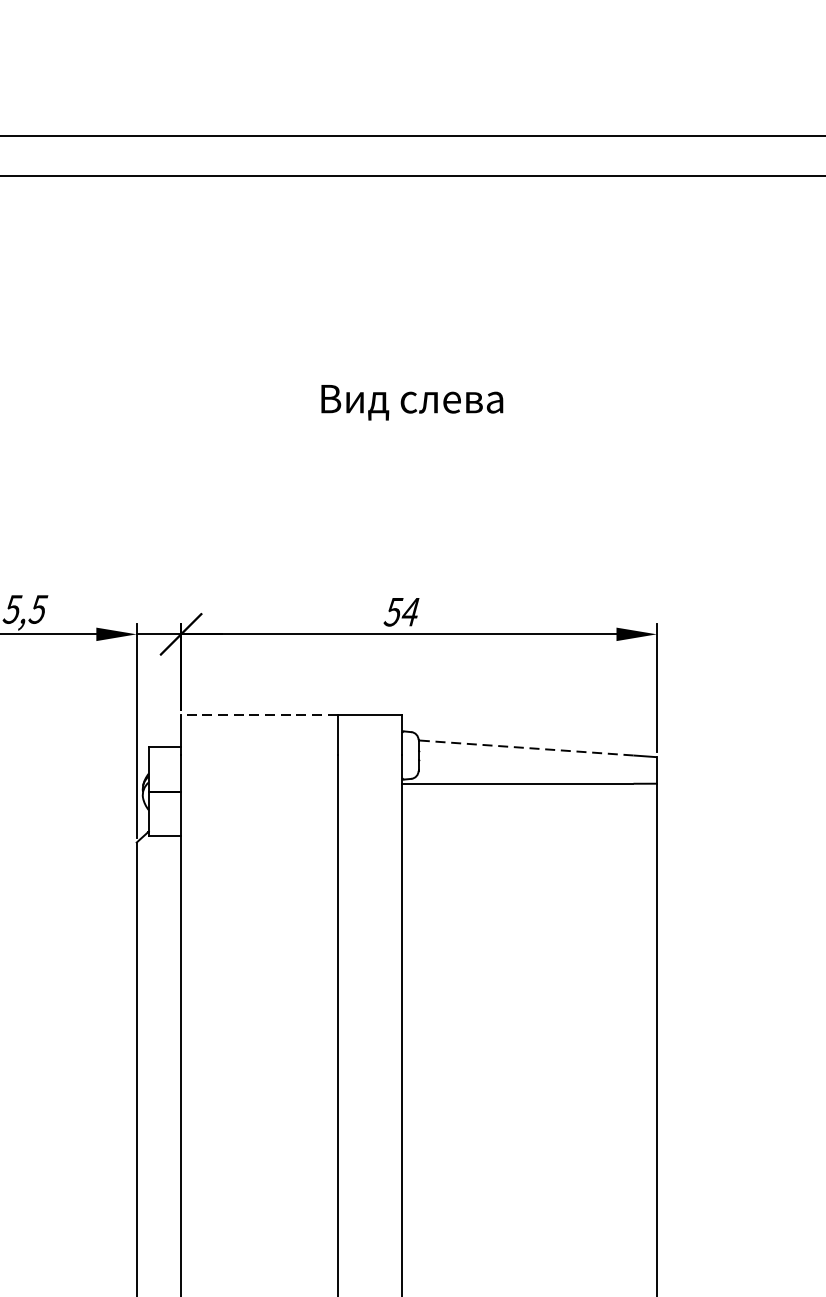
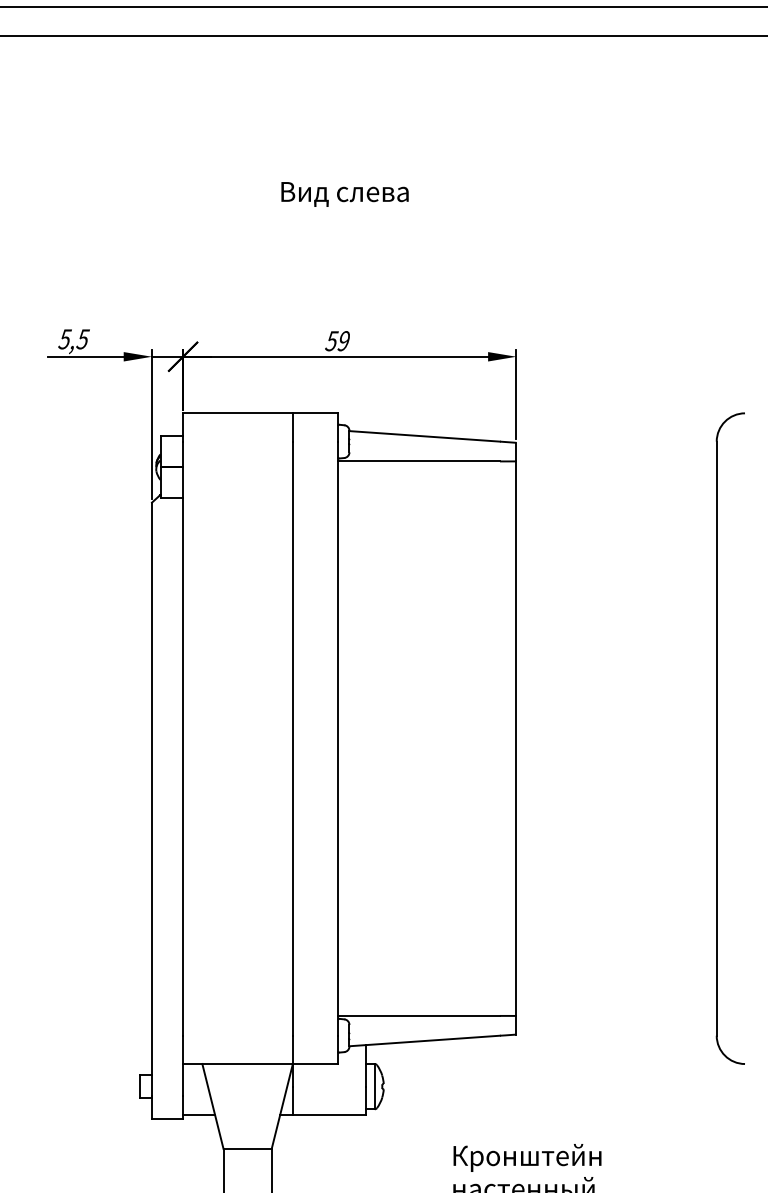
text: (410, 612) -> (343, 341), 54 -> 59
line: (260, 715) -> (238, 413), dashed -> solid
line: (525, 748) -> (424, 436), dashed -> solid

